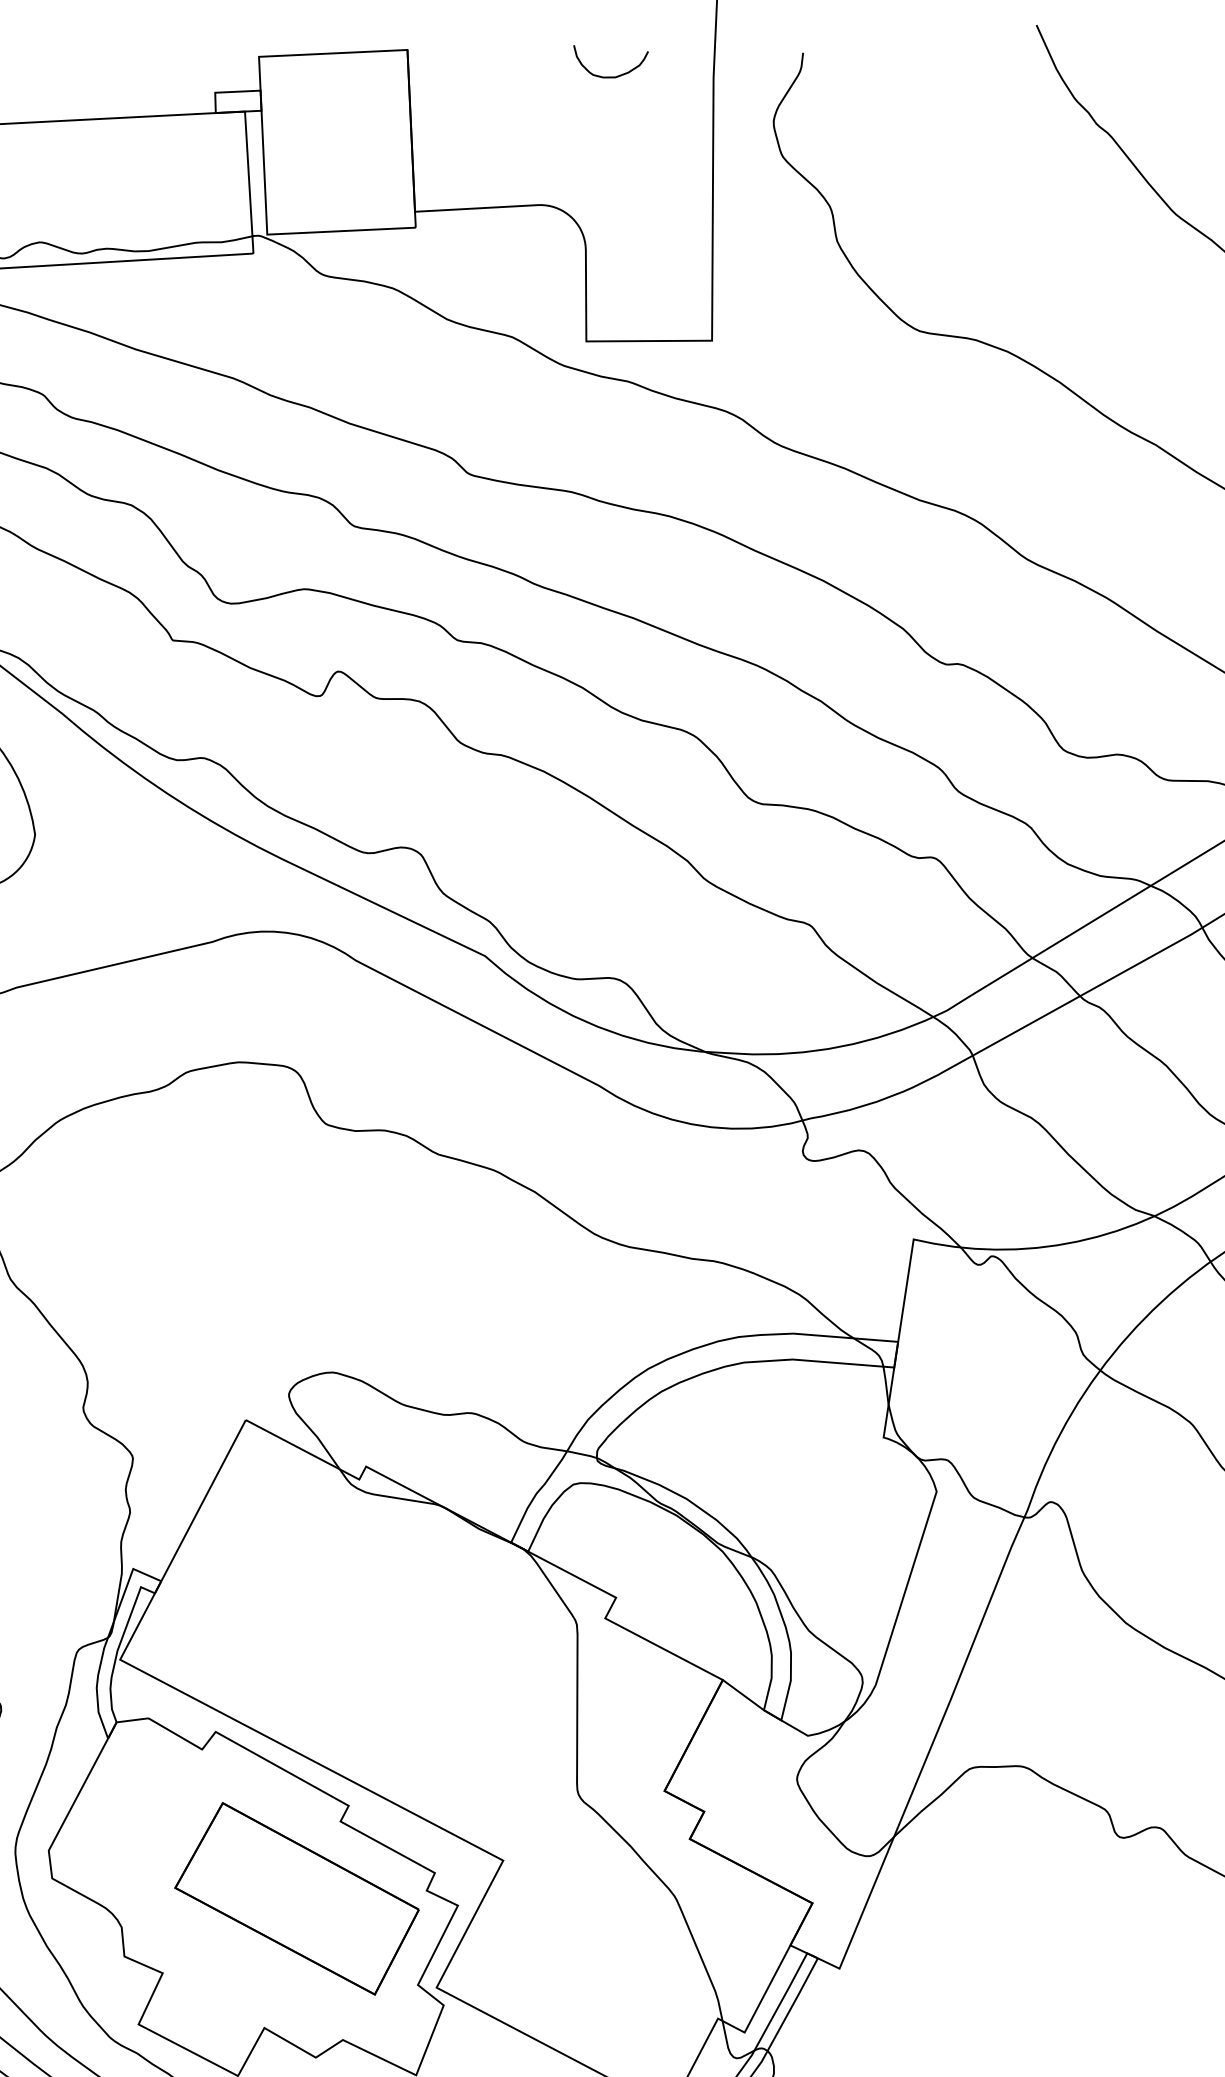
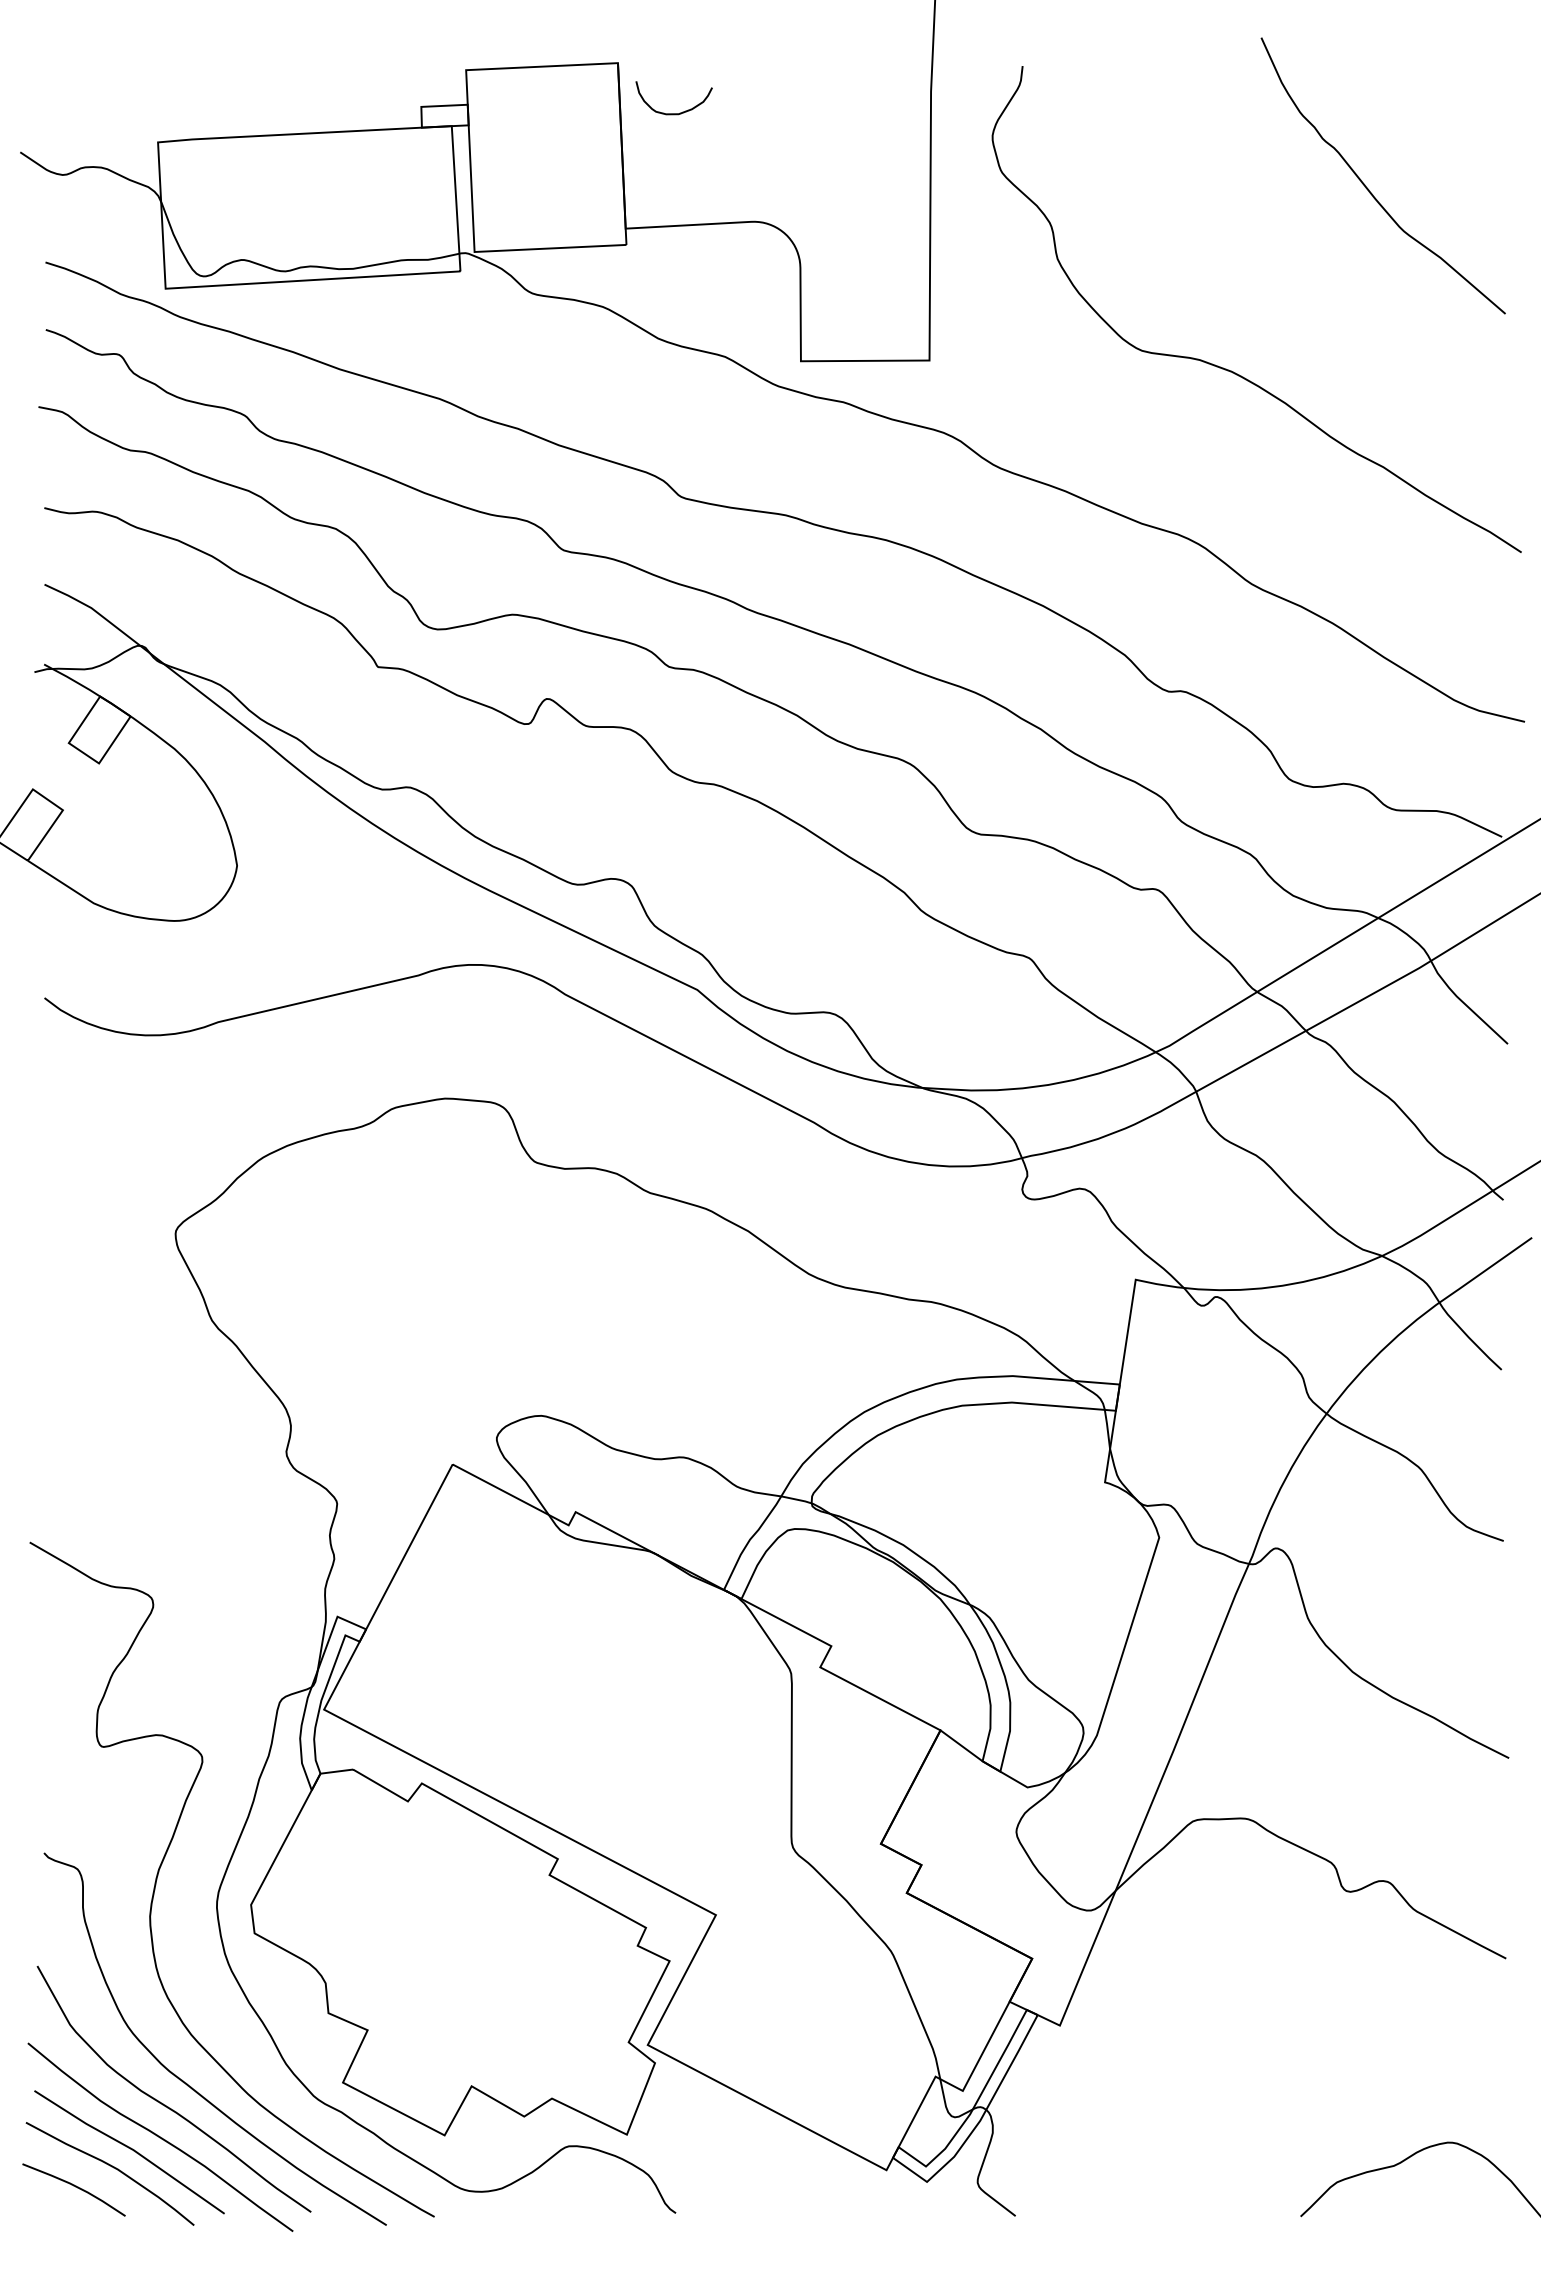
curve: (610, 76) -> (673, 113), moved
part: (296, 1899) -> (504, 1954), removed

